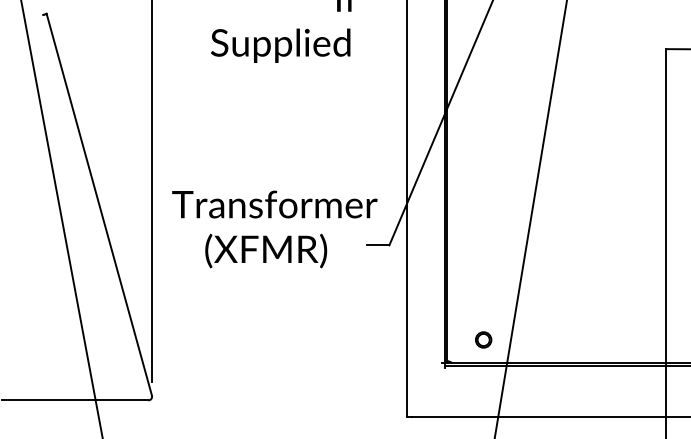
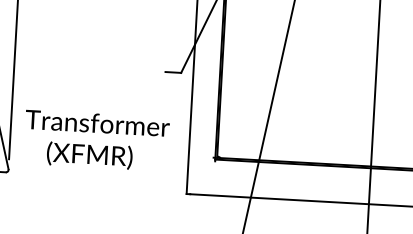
text: (274, 229) -> (96, 140), moved
part: (483, 339) -> (243, 142), removed

